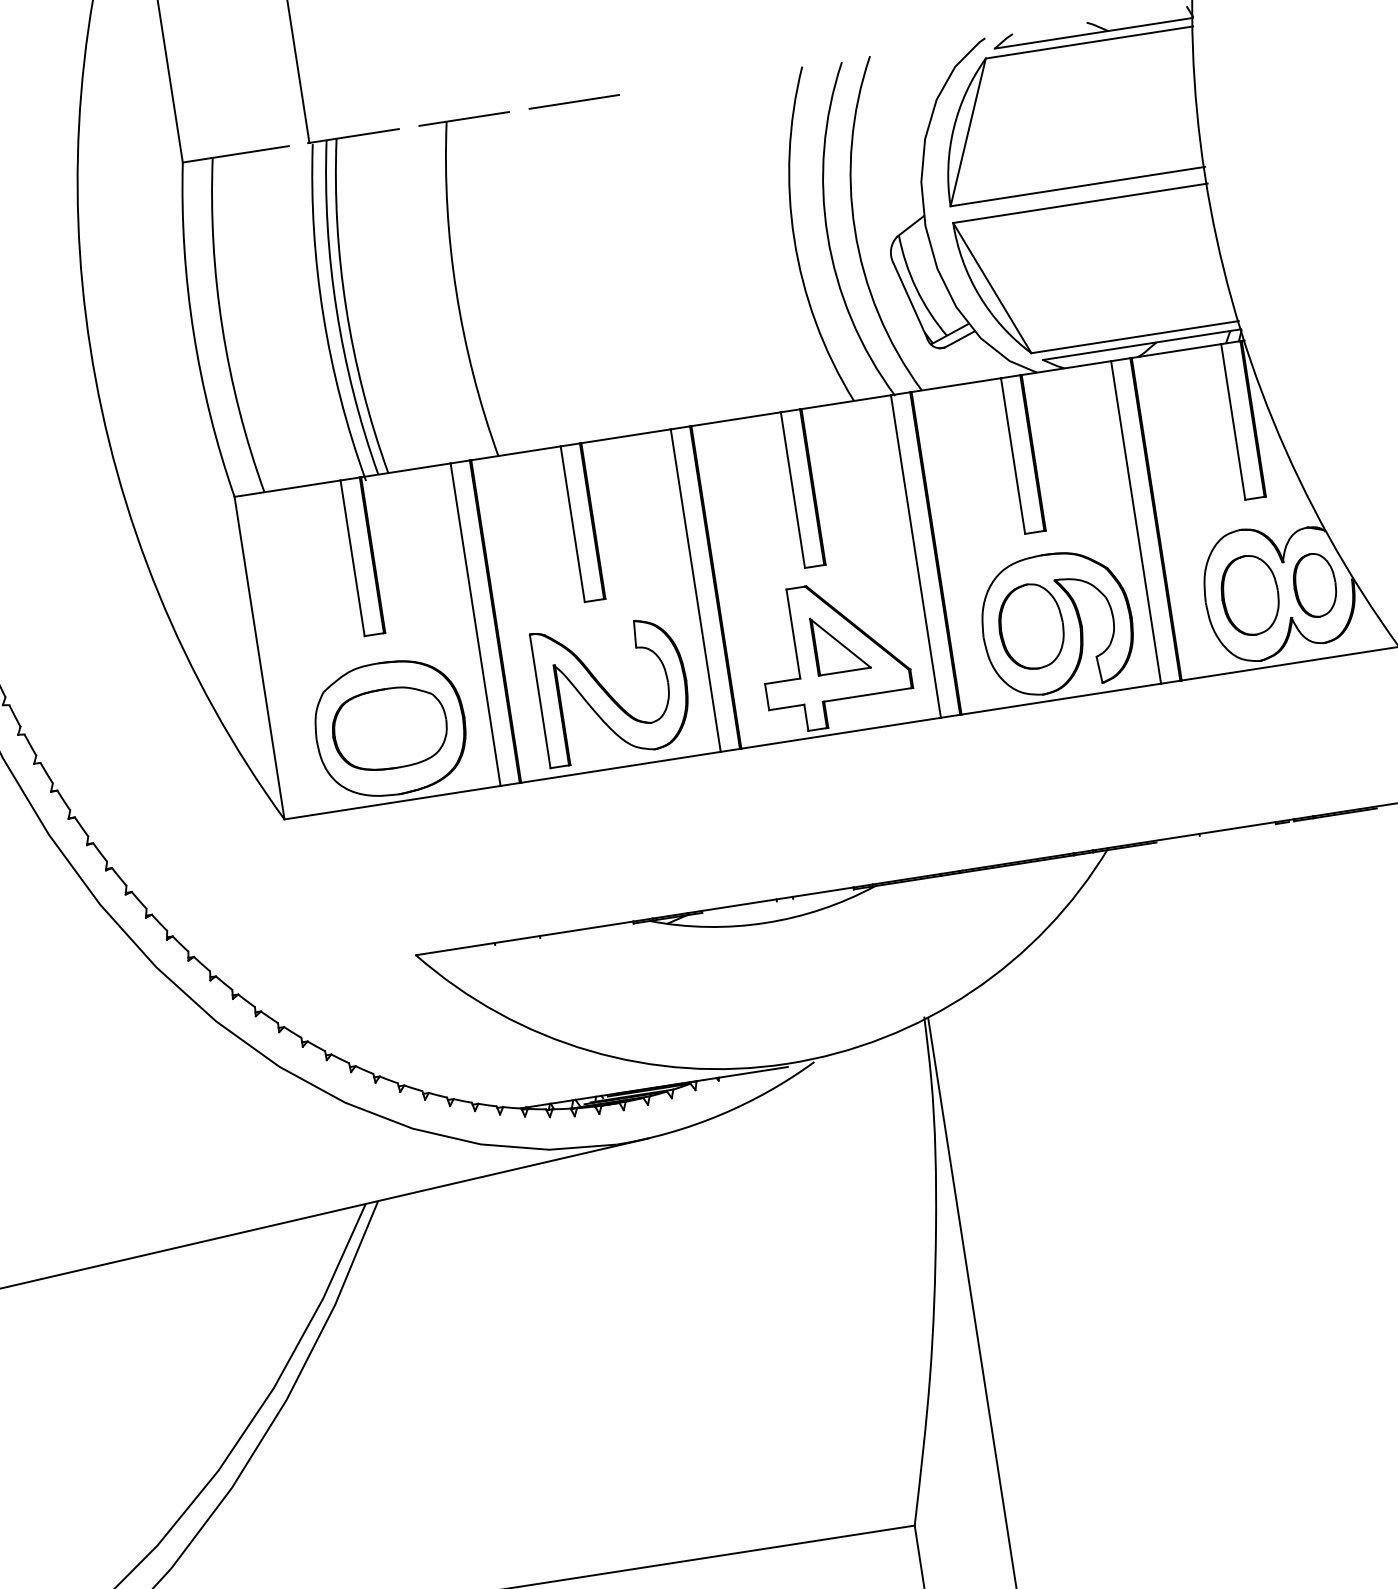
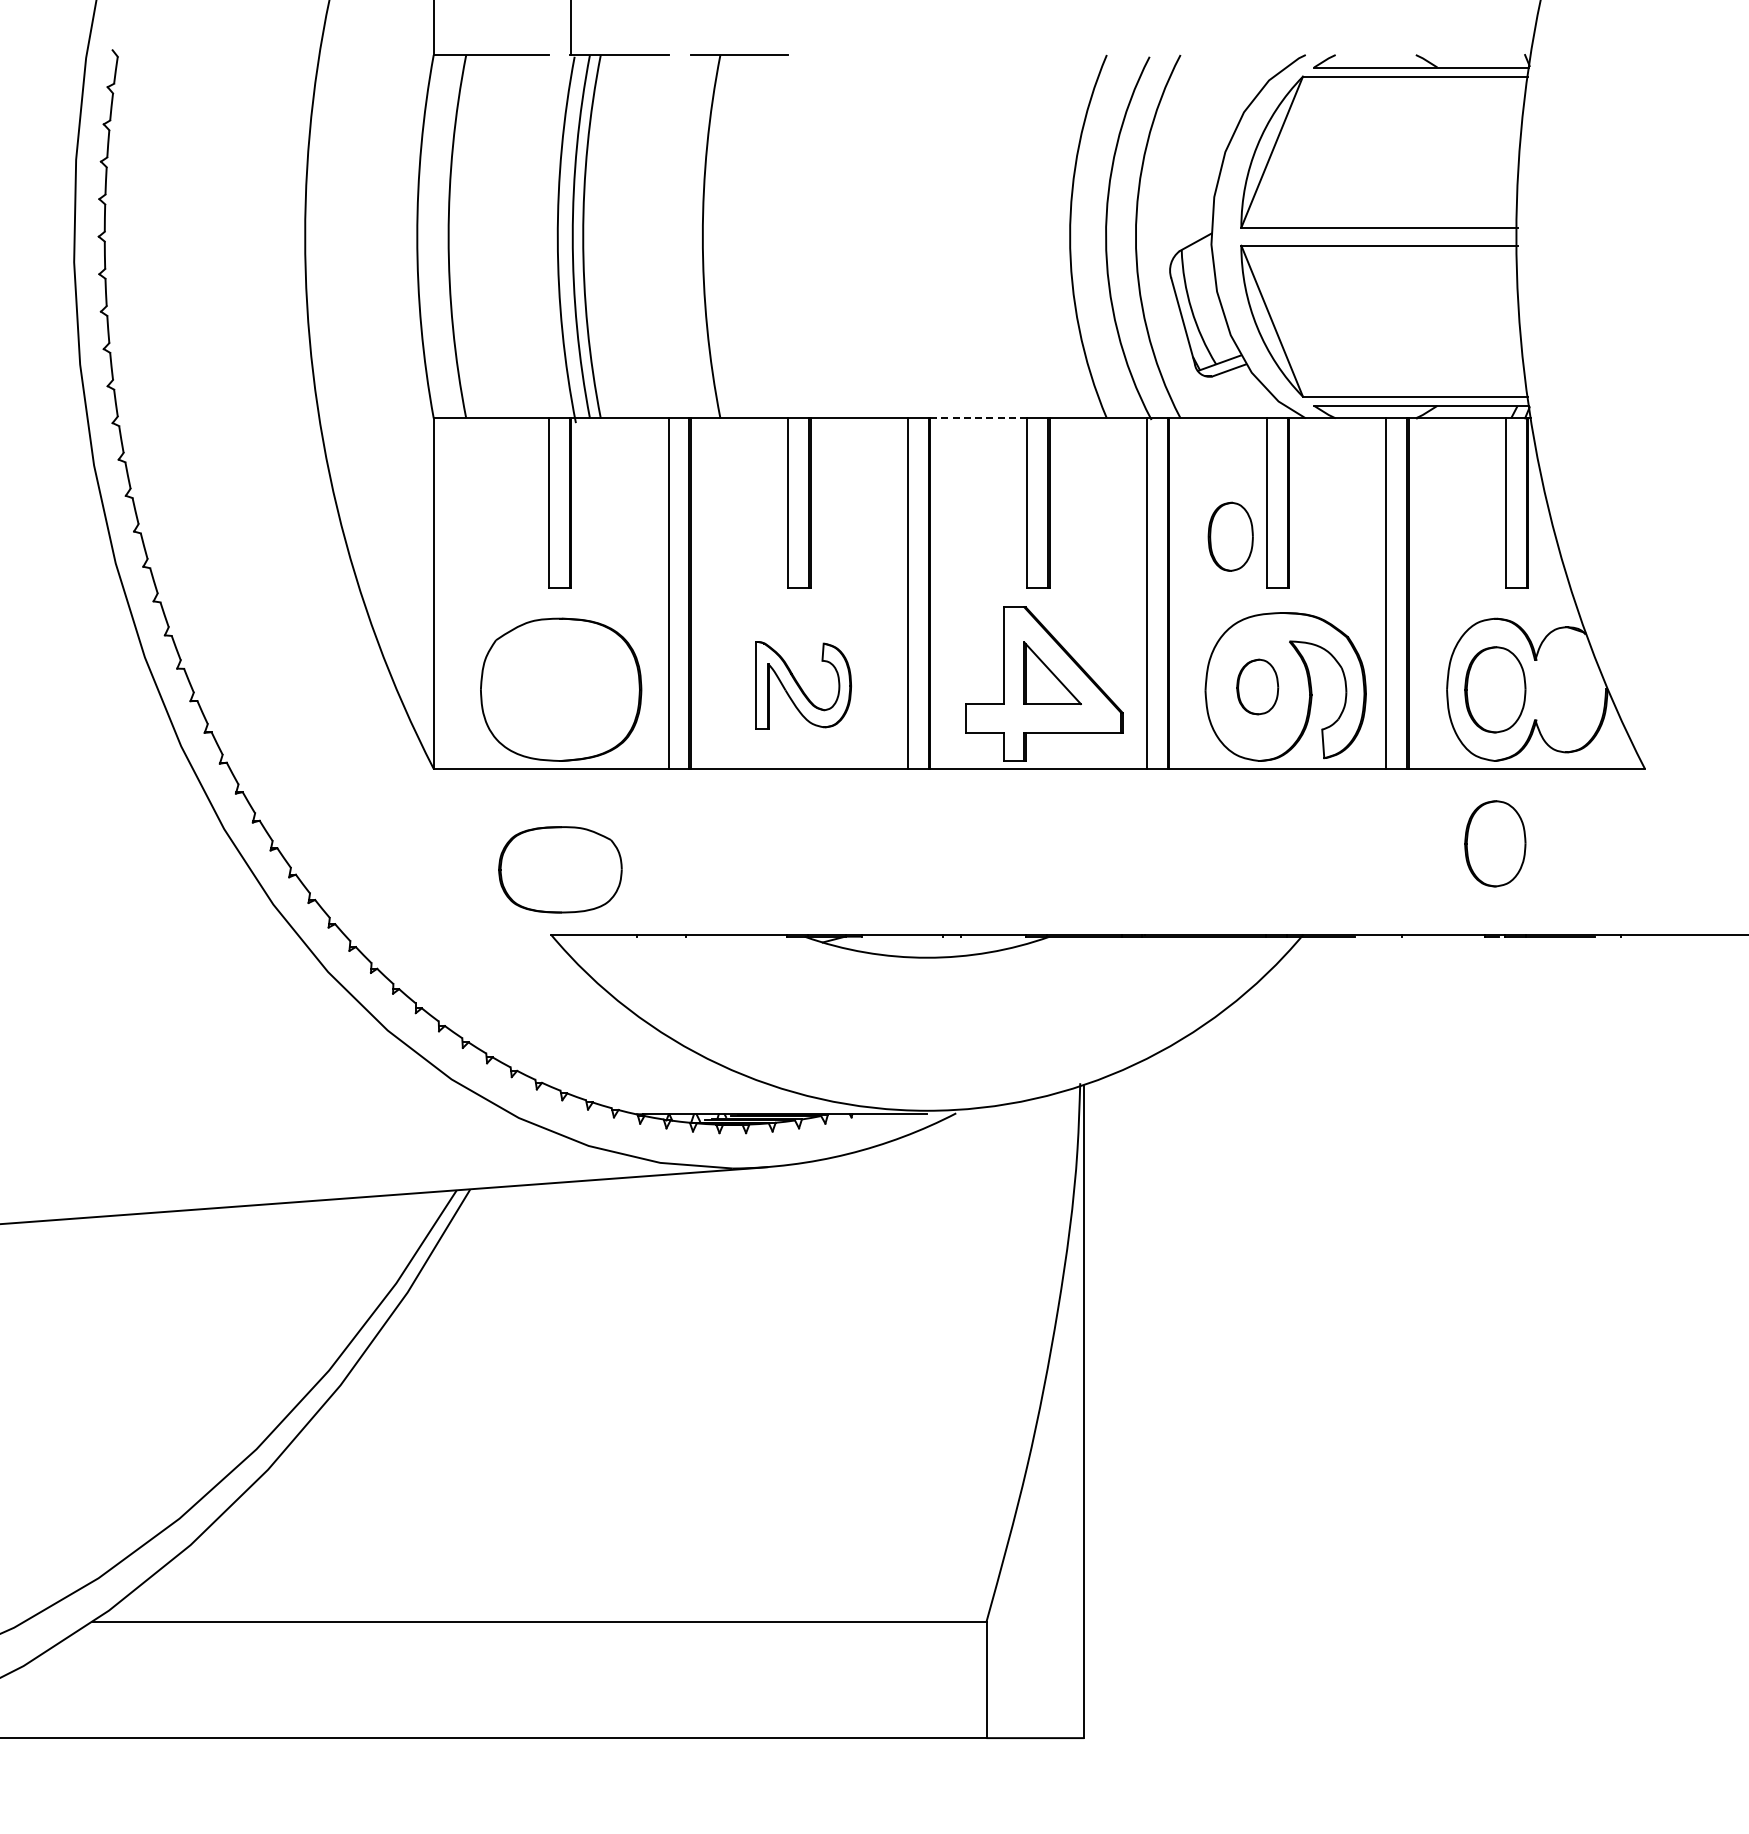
line: (573, 102) -> (858, 55), removed
line: (735, 419) -> (978, 418), solid -> dashed
part: (1314, 585) -> (1230, 536), moved
part: (1030, 626) -> (1257, 686), size x0.6
part: (612, 690) -> (803, 685), size x0.6
part: (389, 728) -> (560, 869), moved
part: (1272, 736) -> (1495, 843), added

